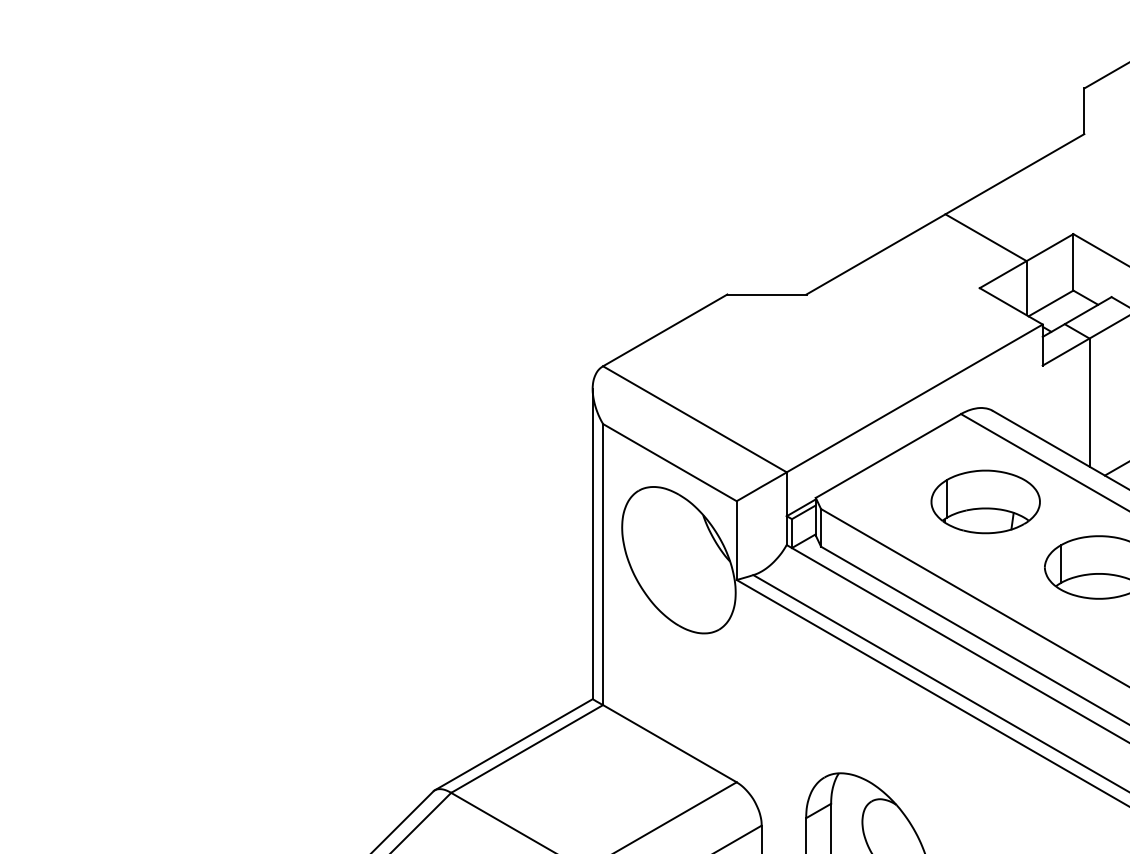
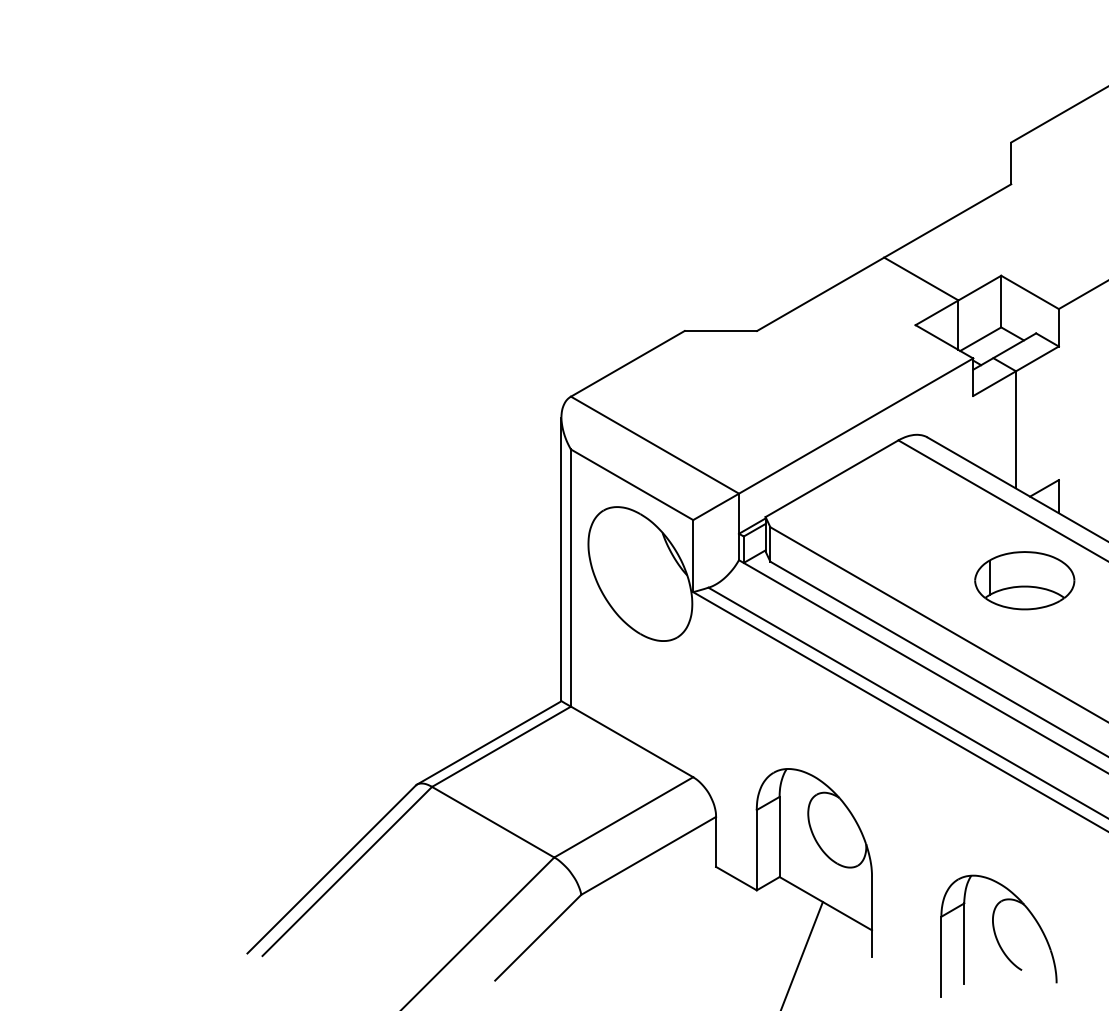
part: (985, 501) -> (920, 520), removed

